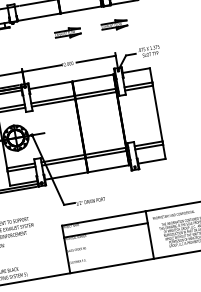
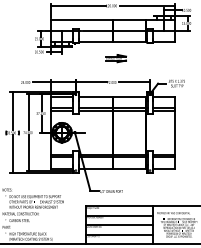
part: (113, 25) -> (152, 58), removed
line: (108, 242) -> (119, 225), added
line: (110, 253) -> (119, 234), added

